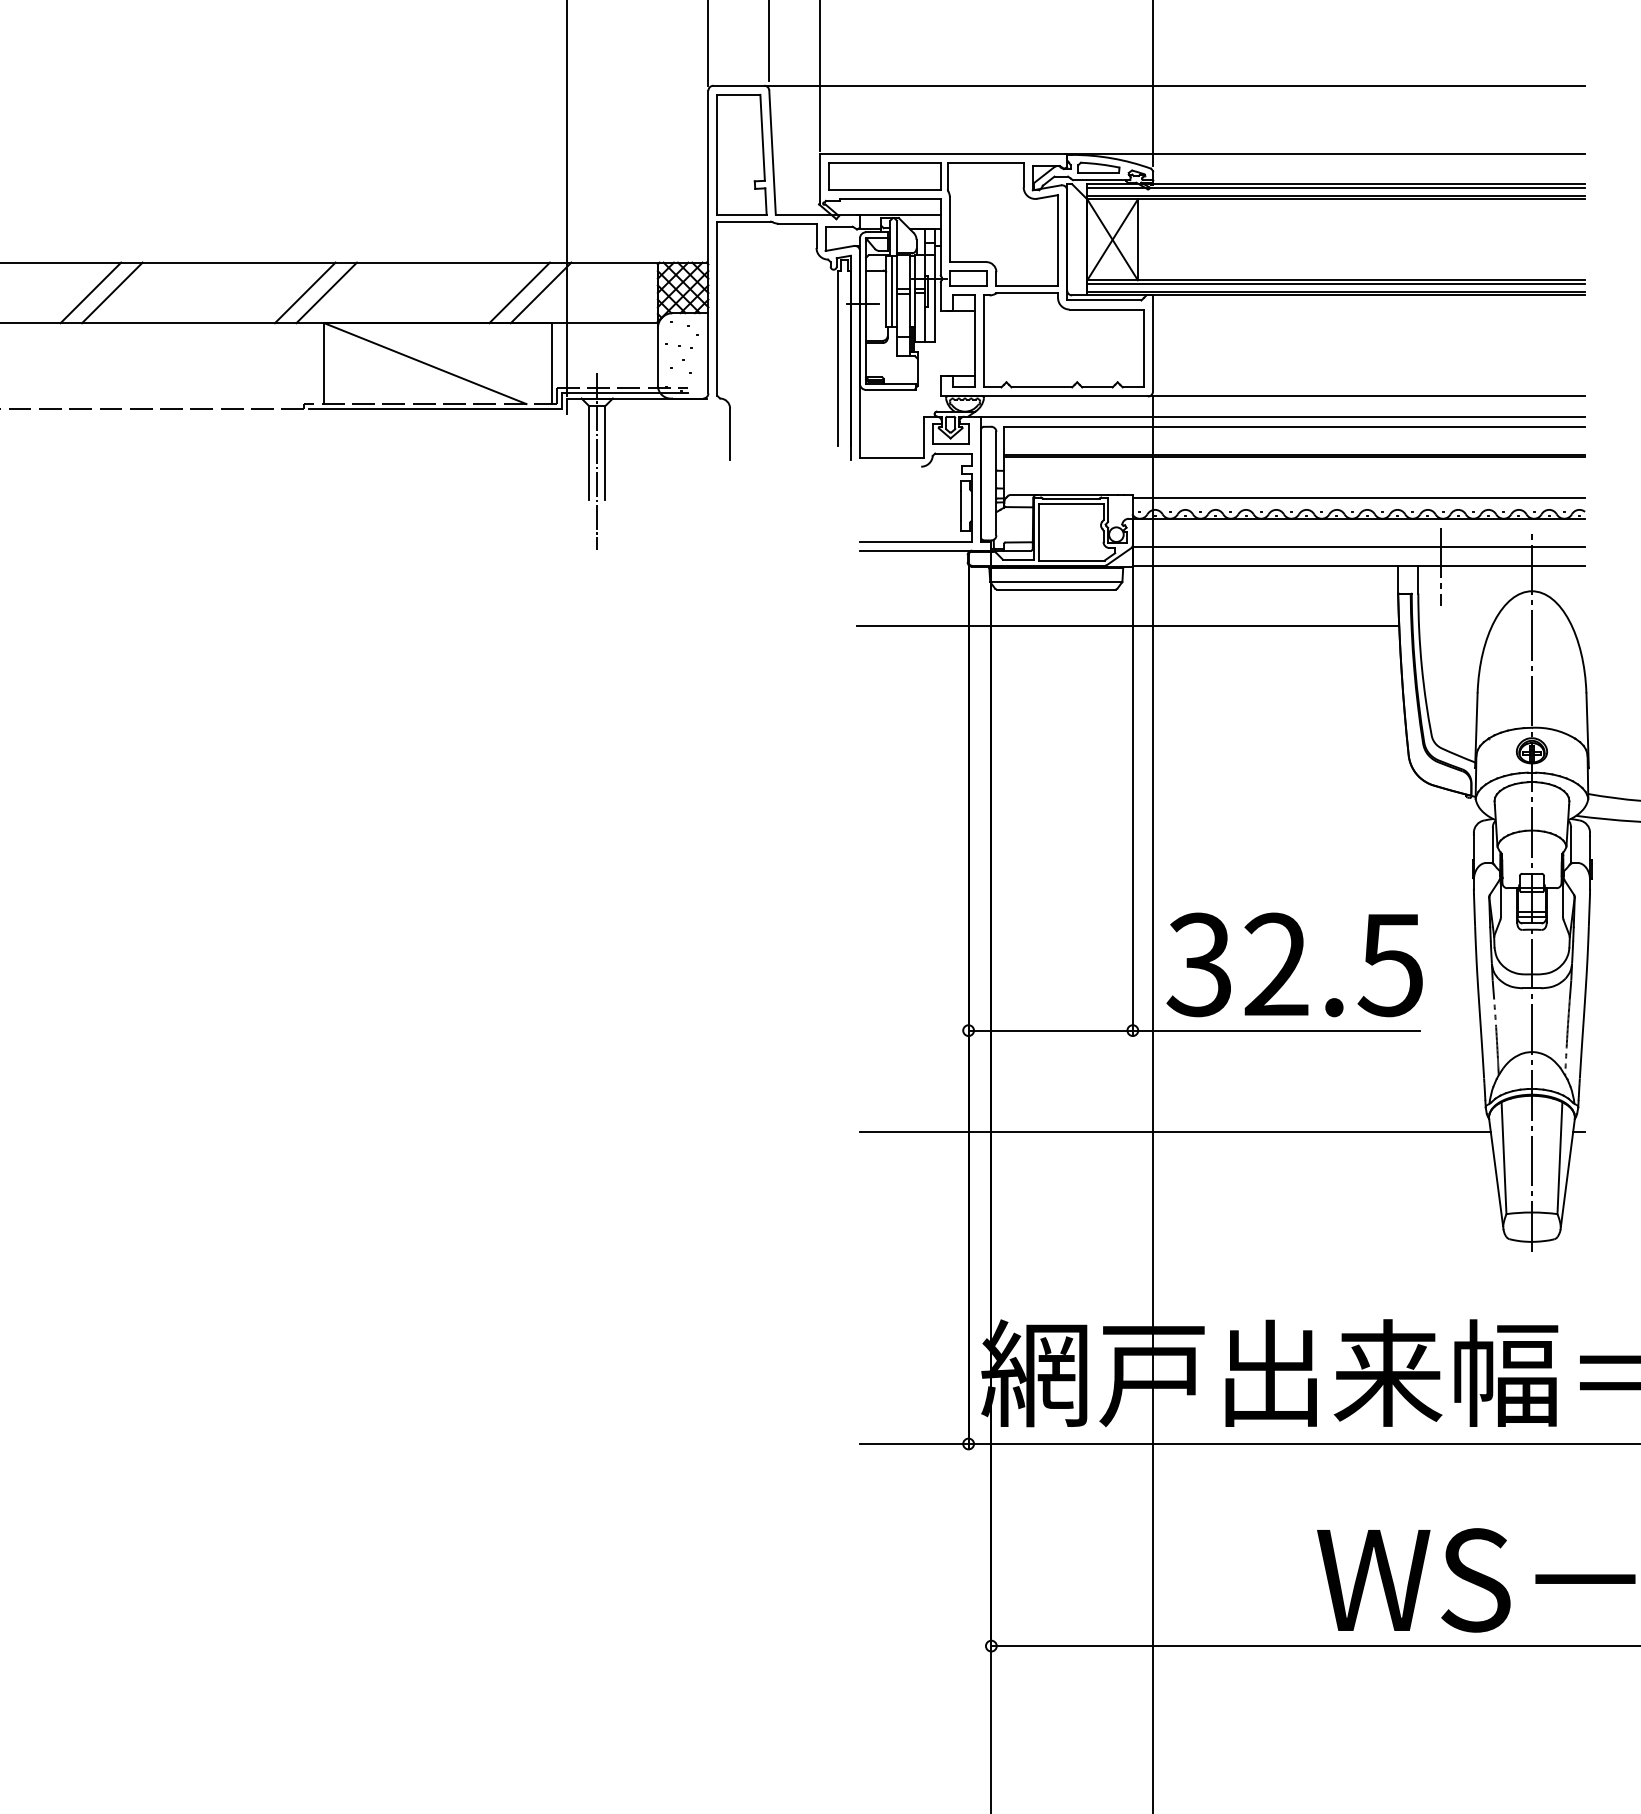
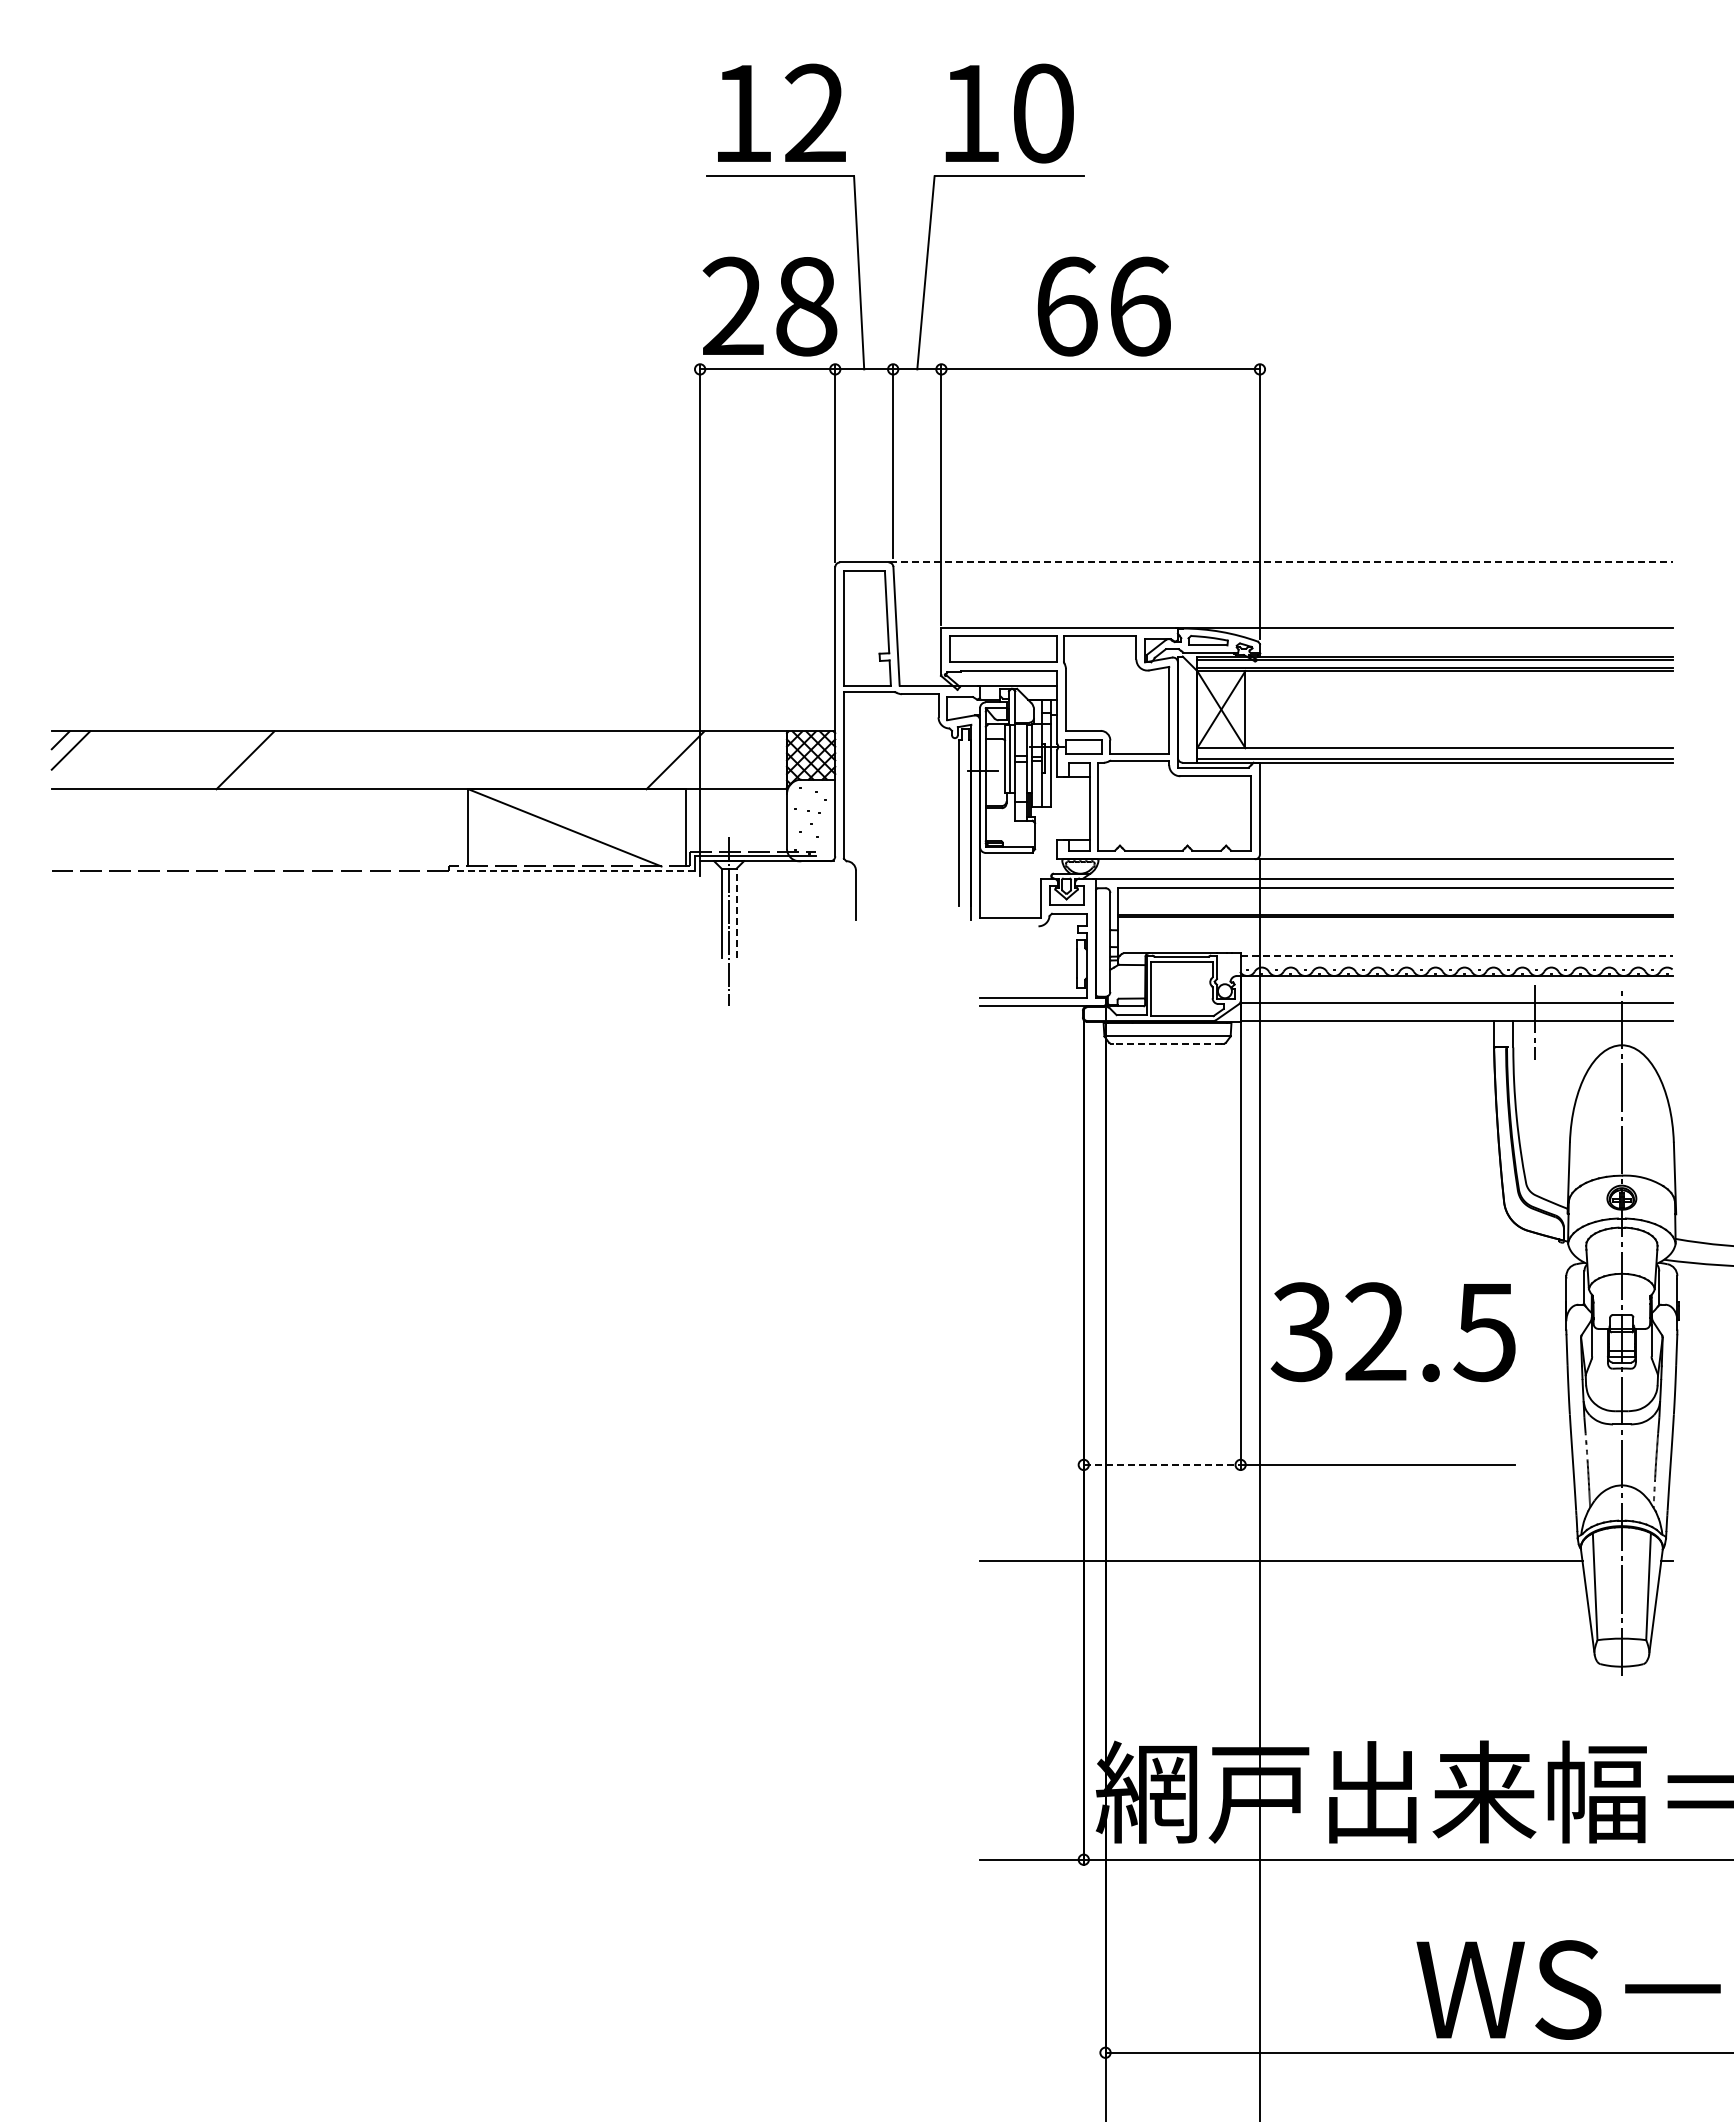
line: (1175, 85) -> (1281, 562), solid -> dashed
line: (1335, 283) -> (1434, 751), removed
line: (111, 293) -> (265, 760), removed
line: (305, 293) -> (450, 760), removed
line: (326, 293) -> (470, 760), removed
line: (519, 293) -> (654, 760), removed
line: (435, 409) -> (574, 871), solid -> dashed
line: (604, 453) -> (736, 913), solid -> dashed
line: (1358, 497) -> (1456, 955), solid -> dashed
line: (1056, 589) -> (1167, 1043), solid -> dashed
line: (1128, 626) -> (1236, 1078), removed
text: (1293, 965) -> (1392, 1332), moved
line: (1051, 1030) -> (1162, 1464), solid -> dashed

